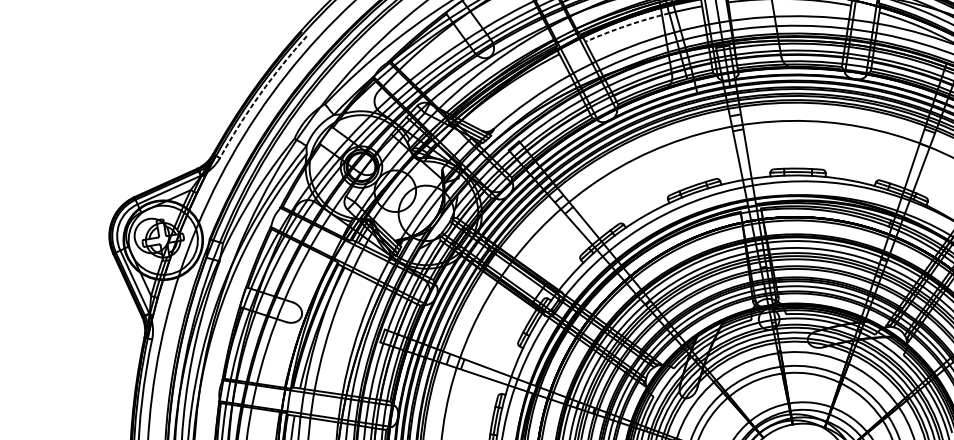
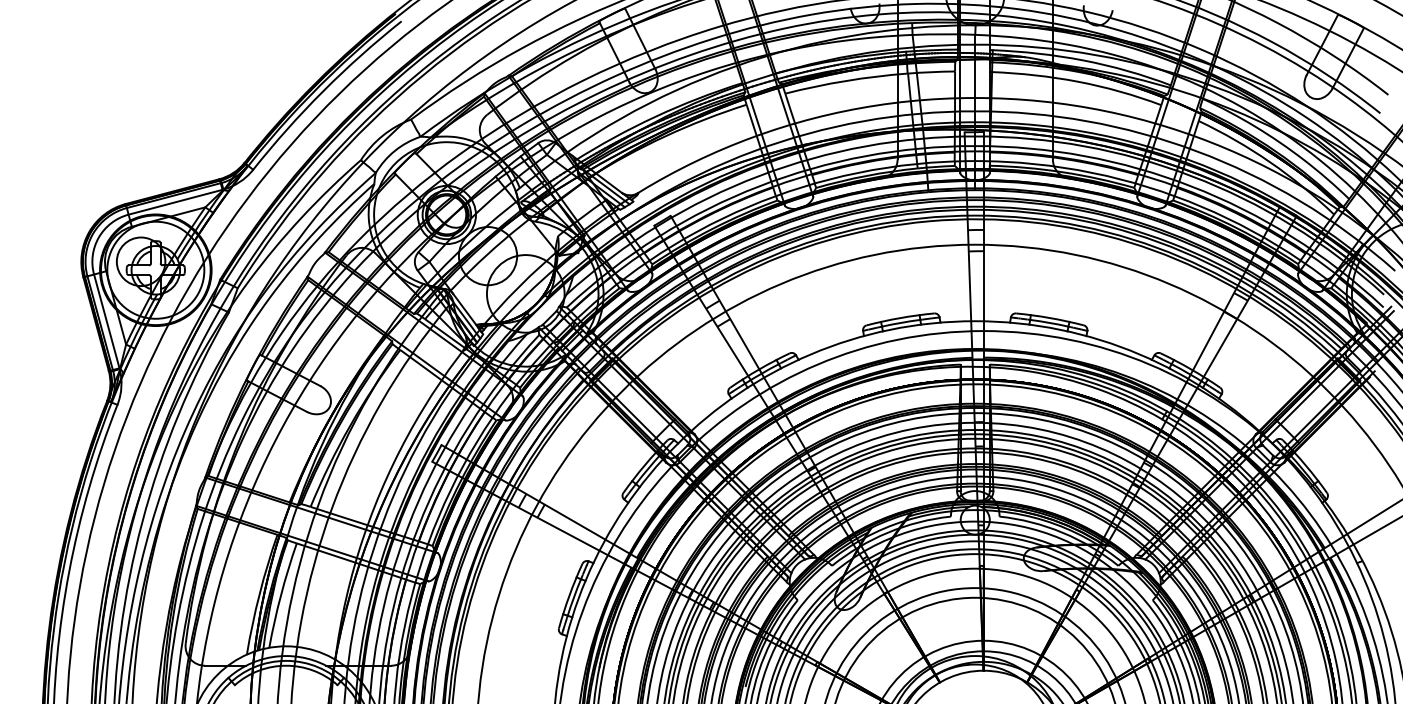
arc: (626, 25) -> (846, 80), dashed -> solid
arc: (260, 94) -> (323, 91), dashed -> solid

